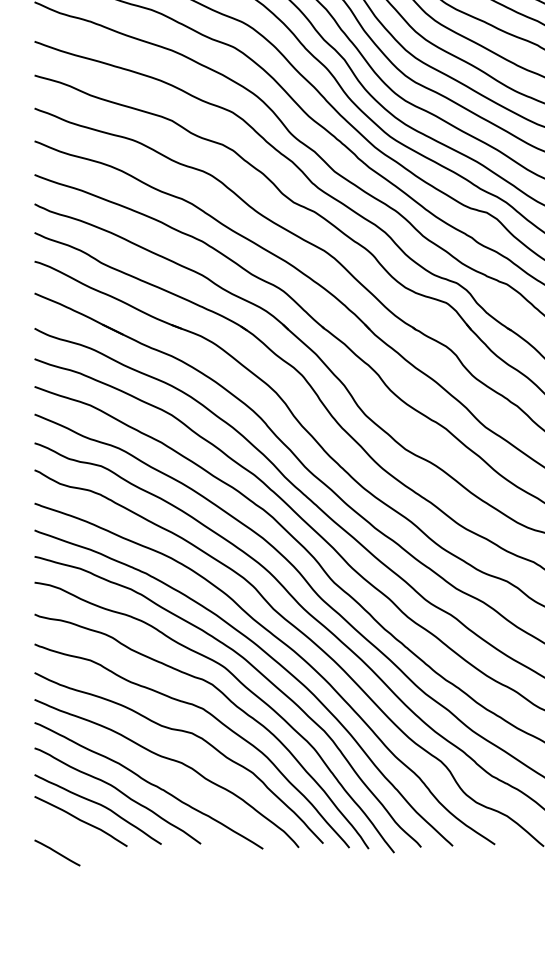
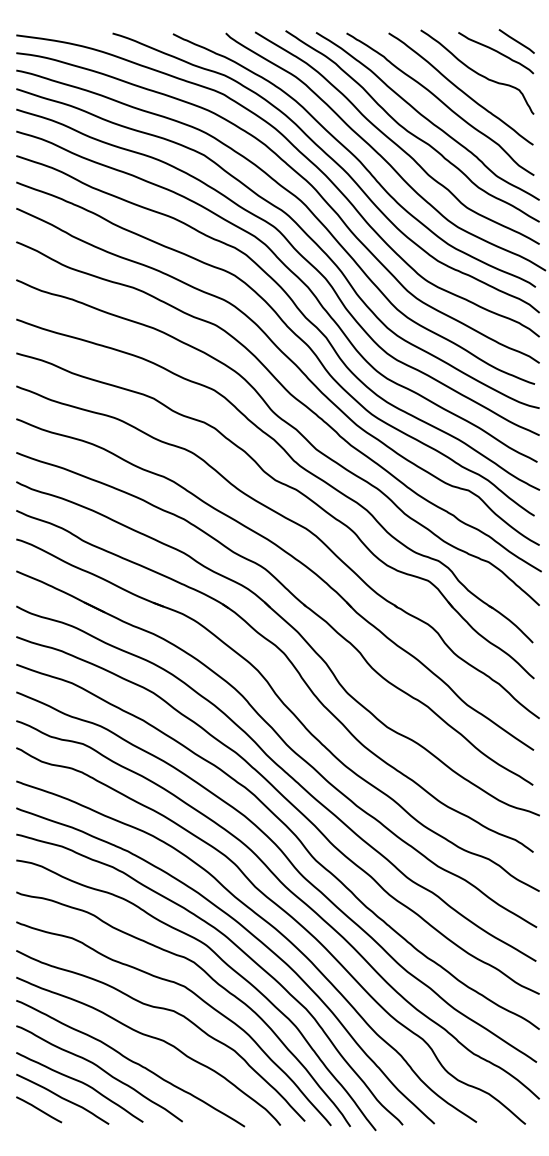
line: (57, 852) -> (39, 1109), moved

